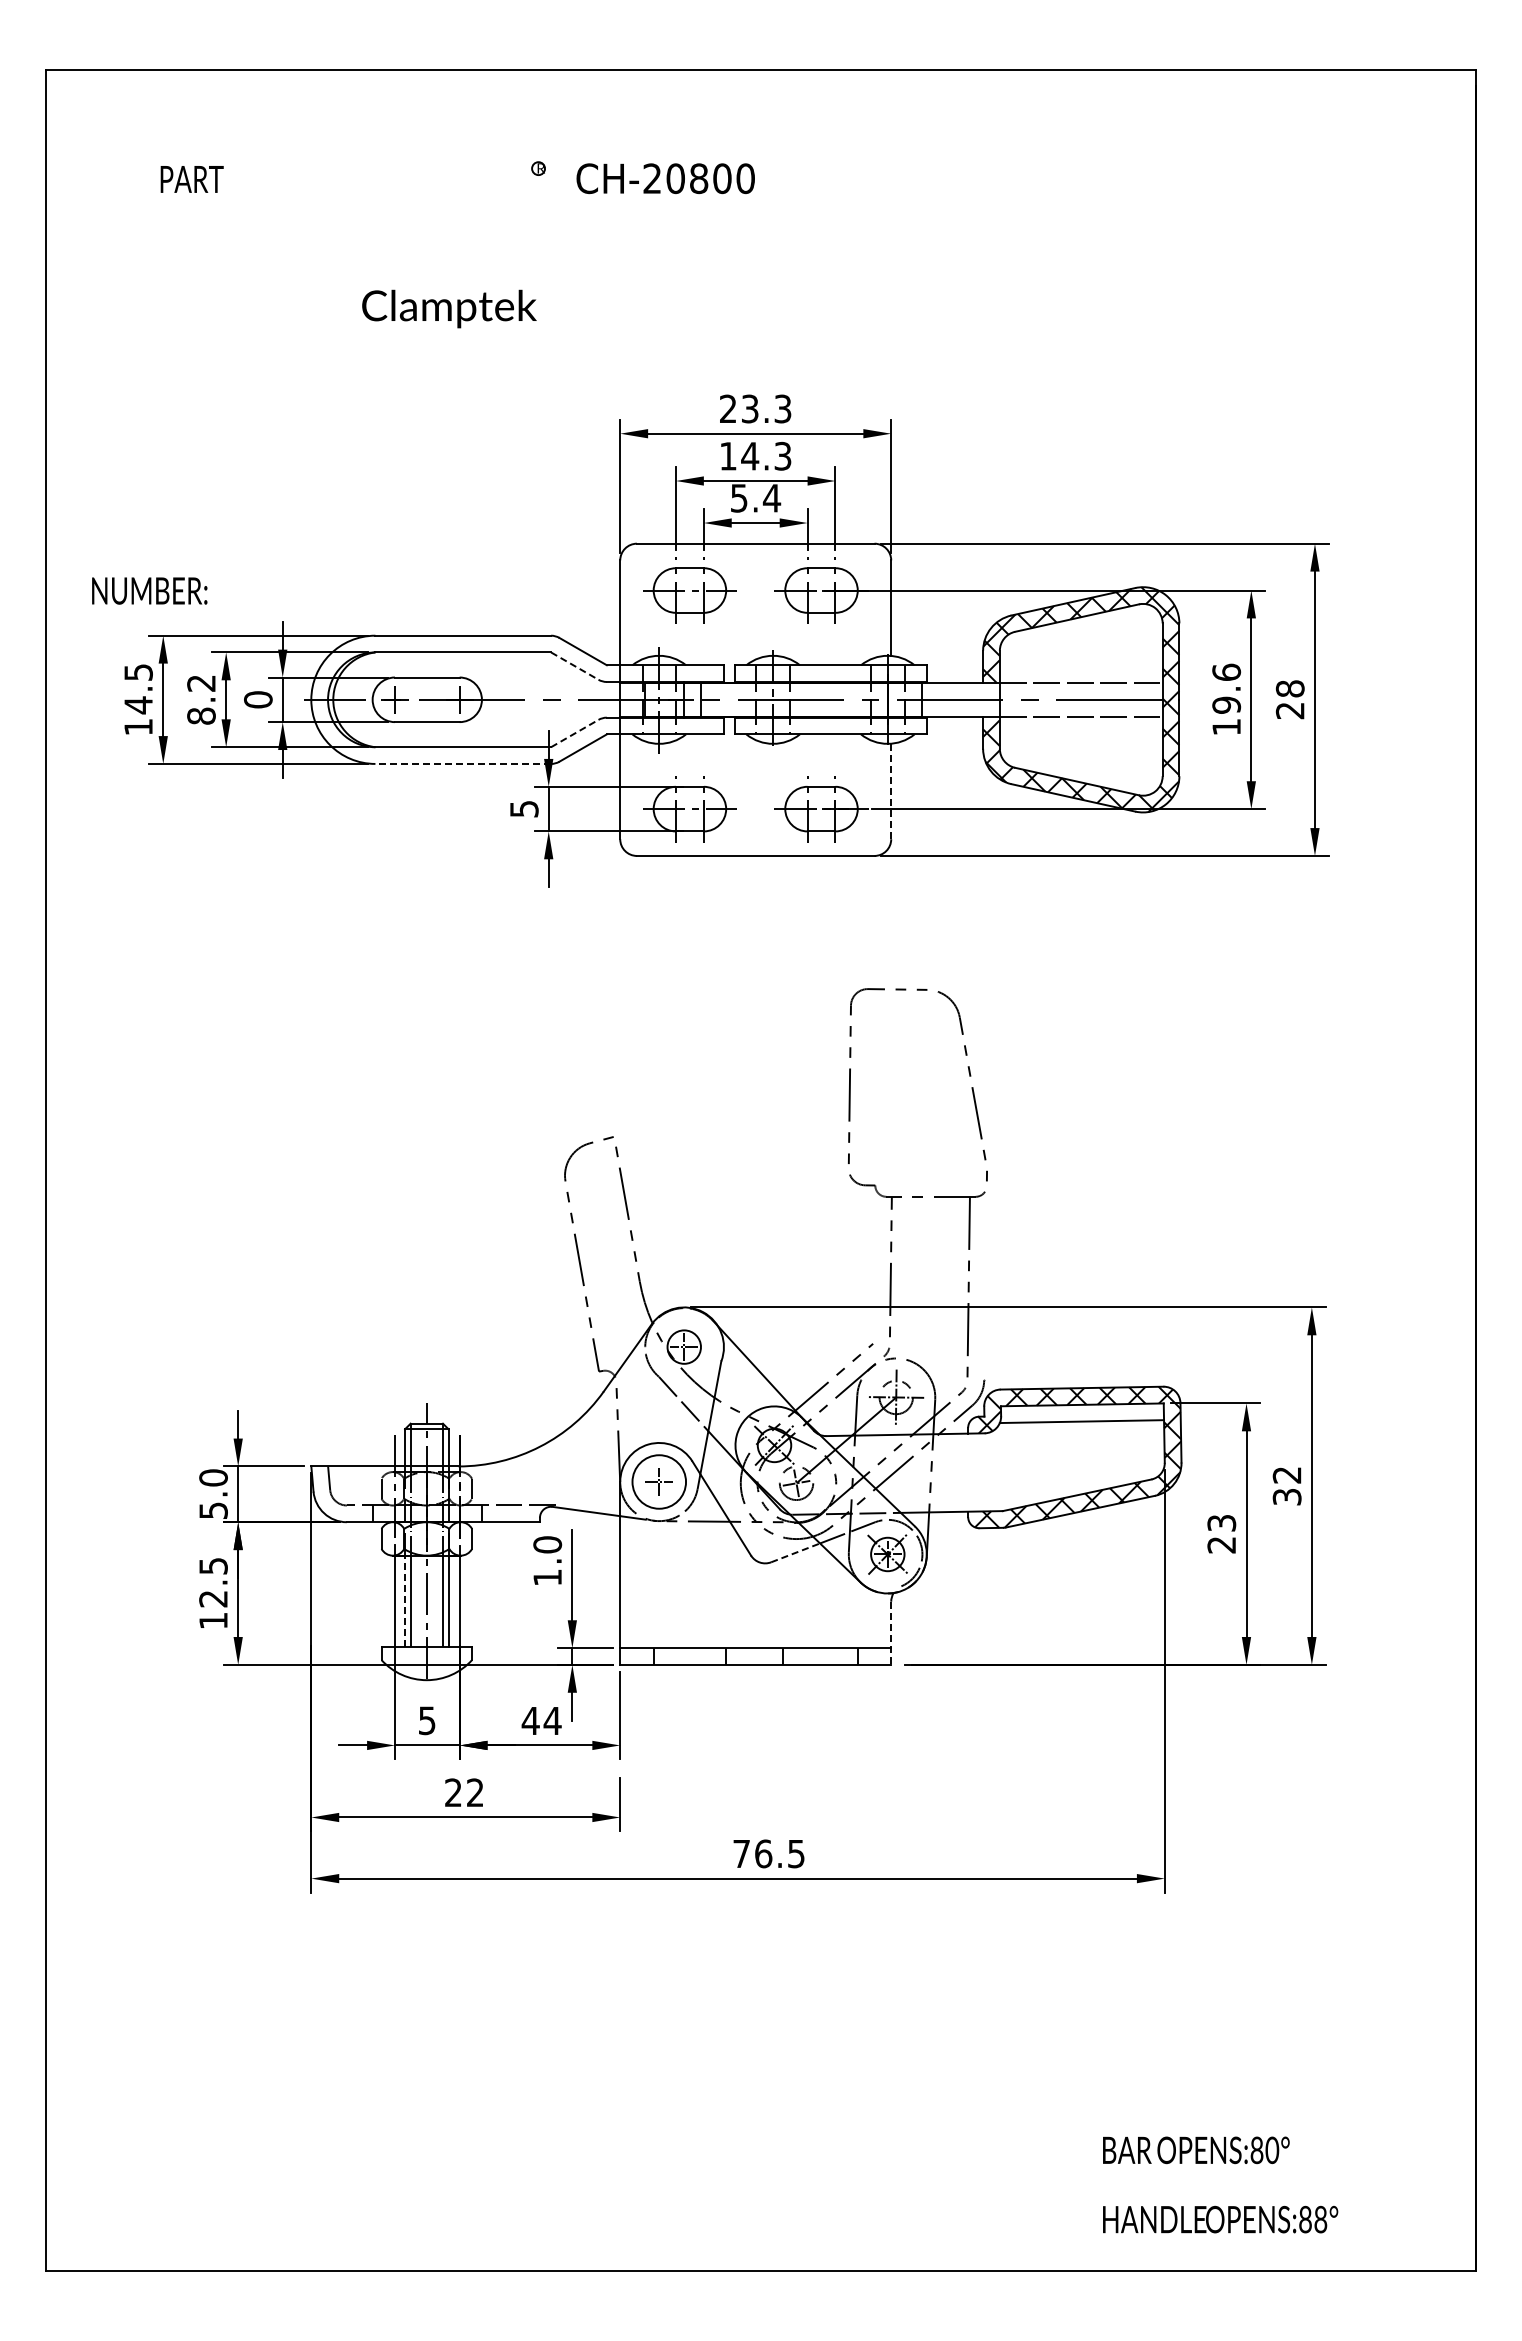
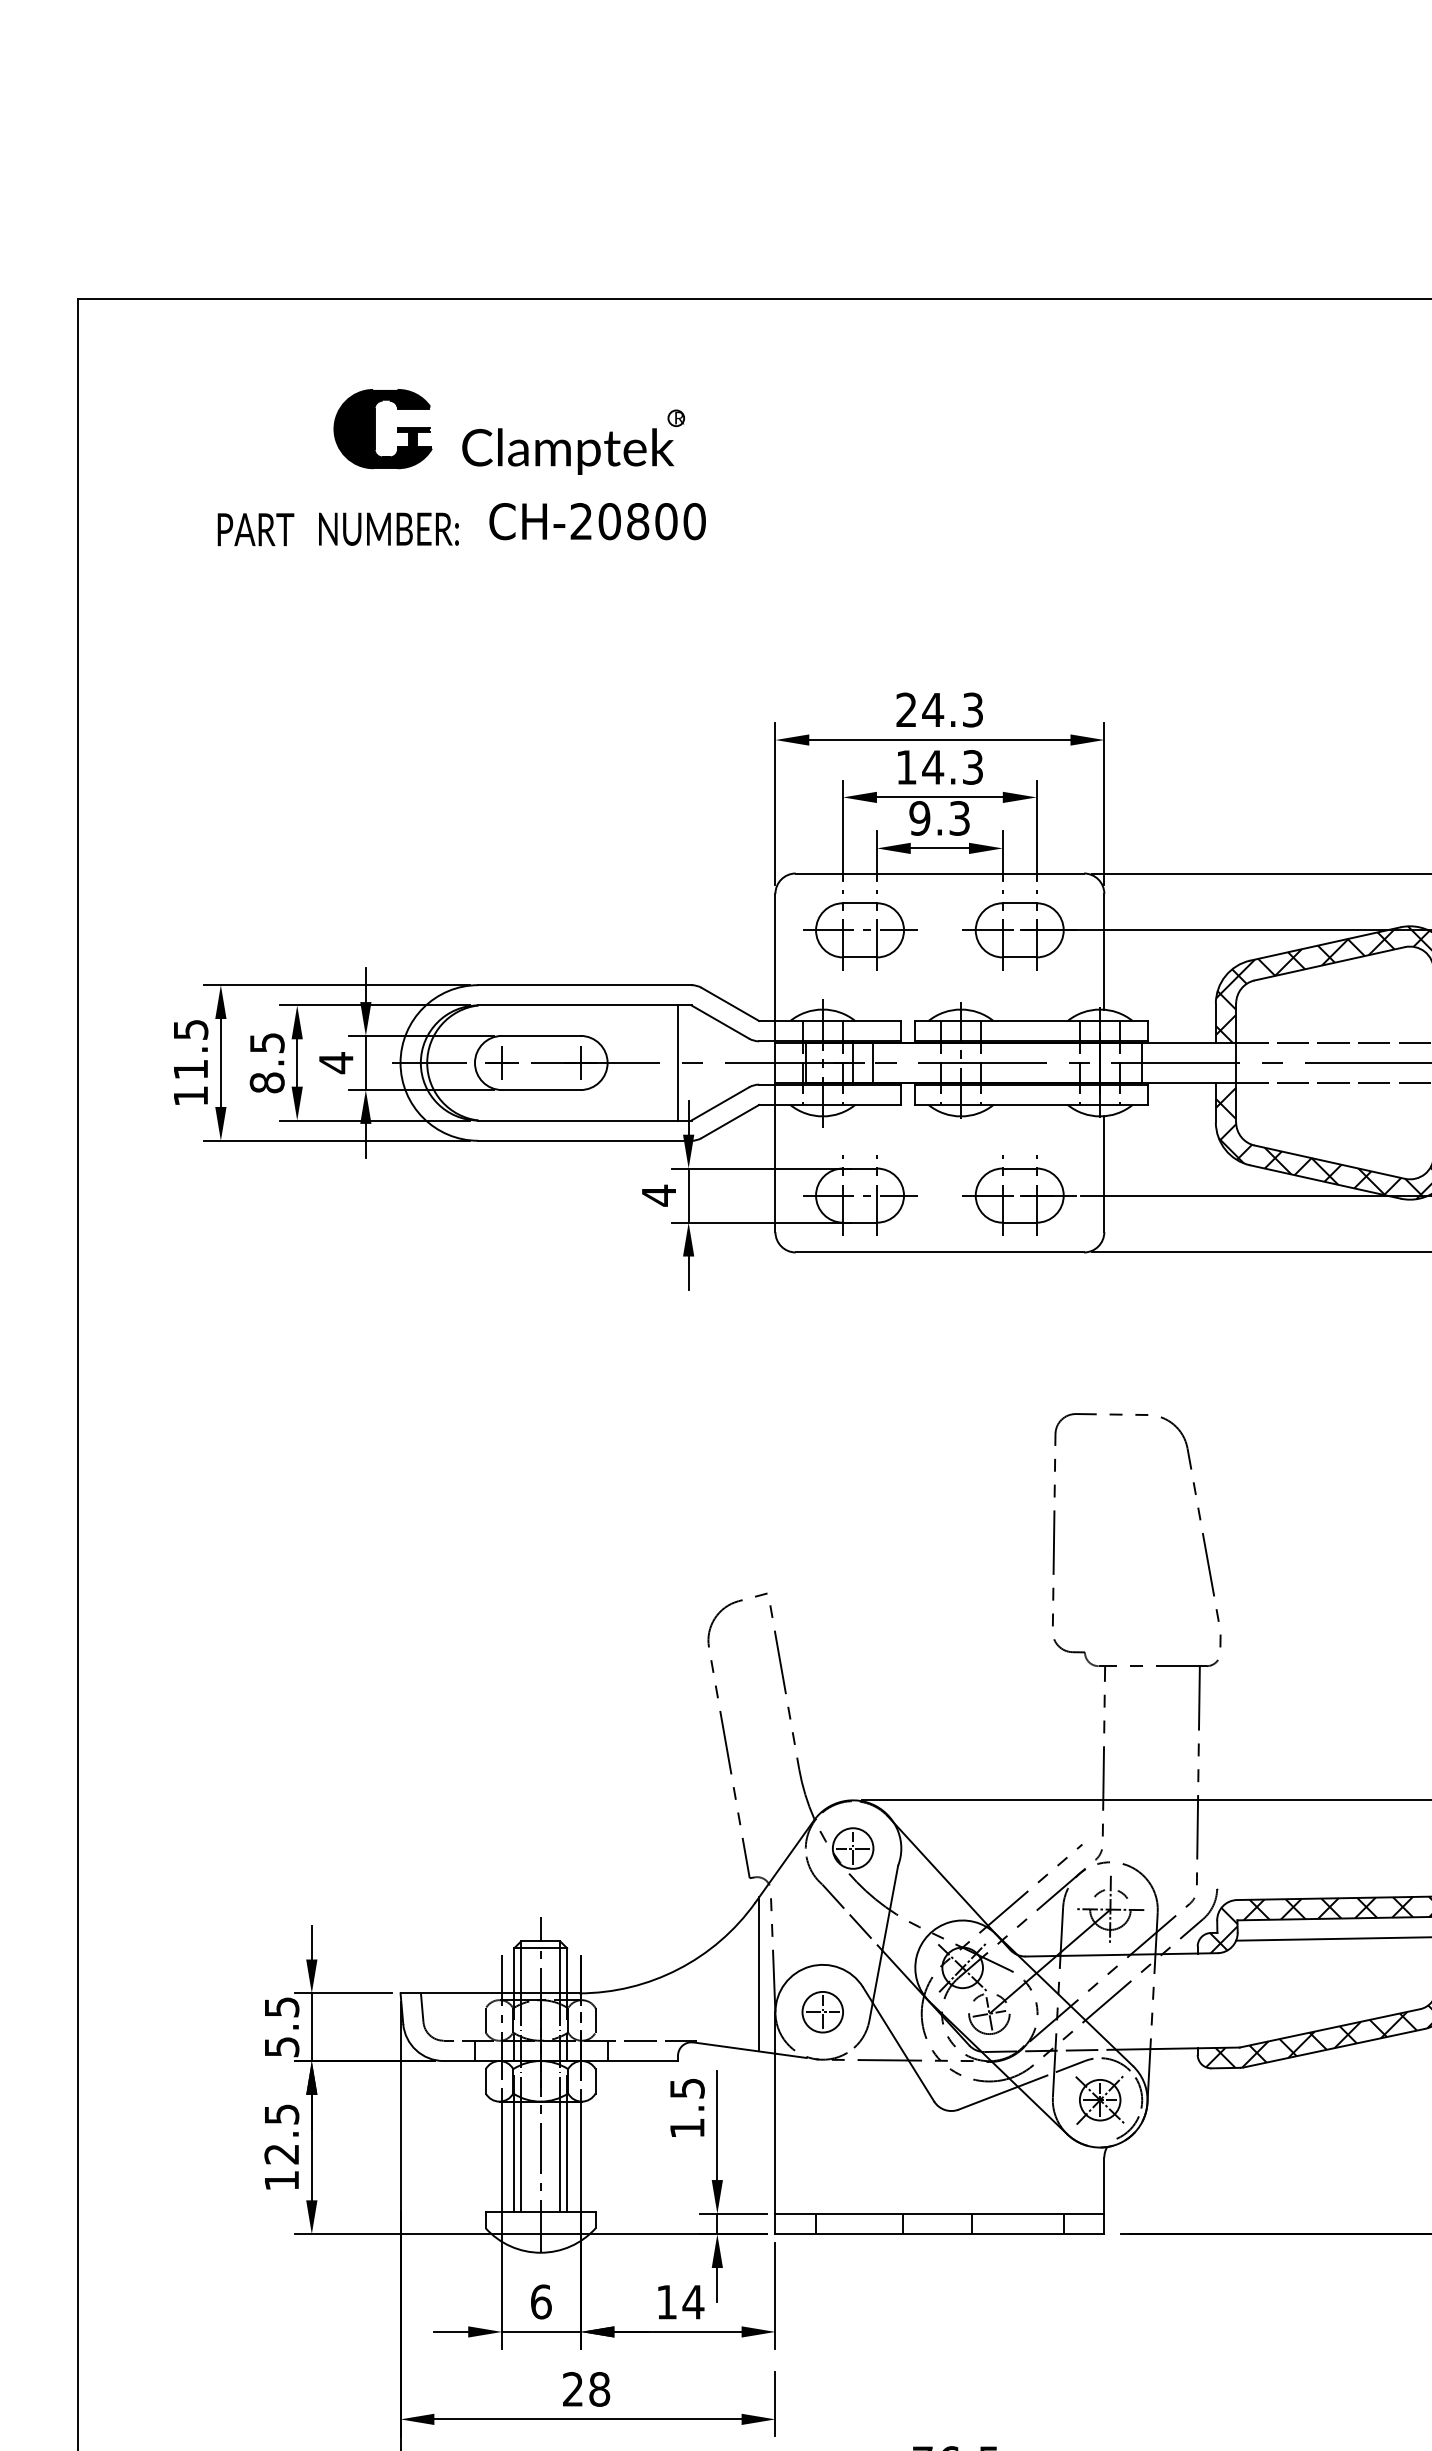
part: (296, 177) -> (382, 429), added
text: (665, 178) -> (597, 521), moved
text: (191, 179) -> (255, 529), moved
text: (449, 308) -> (568, 450), moved
text: (750, 408) -> (933, 709), 23.3 -> 24.3
text: (755, 497) -> (939, 817), 5.4 -> 9.3
text: (149, 590) -> (388, 528), moved
line: (575, 666) -> (721, 1022), dashed -> solid
text: (201, 683) -> (267, 1043), 8.2 -> 8.5
text: (258, 699) -> (336, 1062), 0 -> 4
line: (539, 699) -> (677, 1062), added
text: (138, 705) -> (190, 1069), 14.5 -> 11.5
line: (575, 733) -> (721, 1103), dashed -> solid
line: (463, 763) -> (585, 1140), dashed -> solid
line: (891, 791) -> (1104, 1174), dashed -> solid
text: (524, 809) -> (659, 1196), 5 -> 4
line: (606, 1449) -> (758, 1972), added
text: (213, 1477) -> (281, 2006), 5.0 -> 5.5
circle: (658, 1481) -> (821, 2011), size x0.62
text: (547, 1544) -> (687, 2088), 1.0 -> 1.5
line: (796, 1552) -> (989, 2097), dashed -> solid
line: (405, 1601) -> (514, 2157), dashed -> solid
line: (891, 1633) -> (1104, 2196), dashed -> solid
text: (426, 1720) -> (540, 2301), 5 -> 6
text: (530, 1720) -> (666, 2301), 44 -> 14
text: (474, 1792) -> (598, 2389), 22 -> 28

